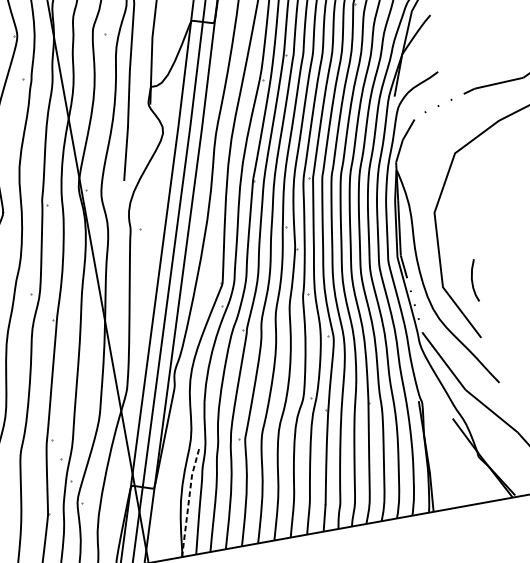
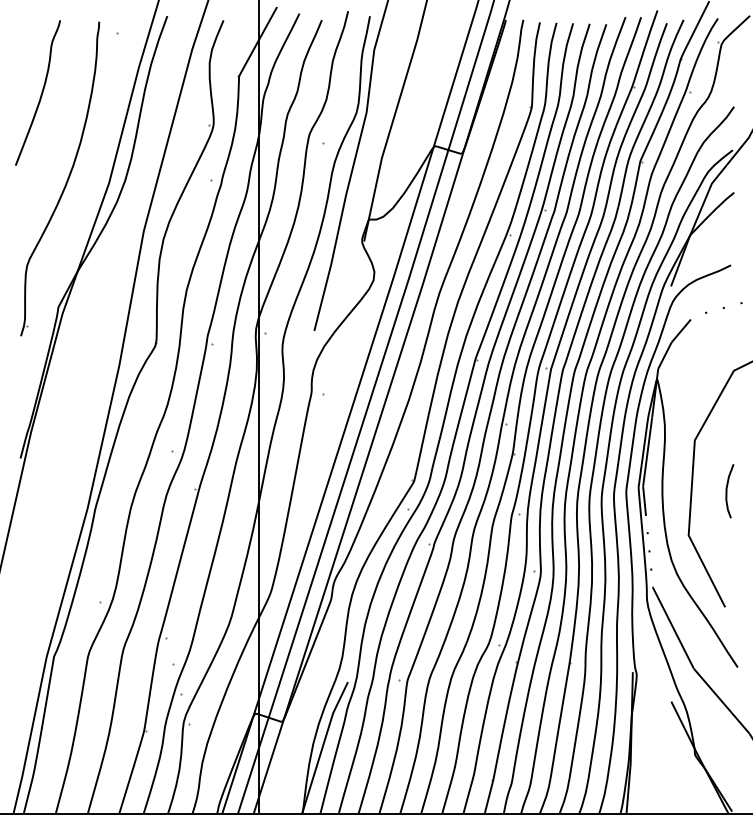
curve: (472, 281) -> (727, 491), moved
line: (188, 502) -> (322, 746), dashed -> solid

